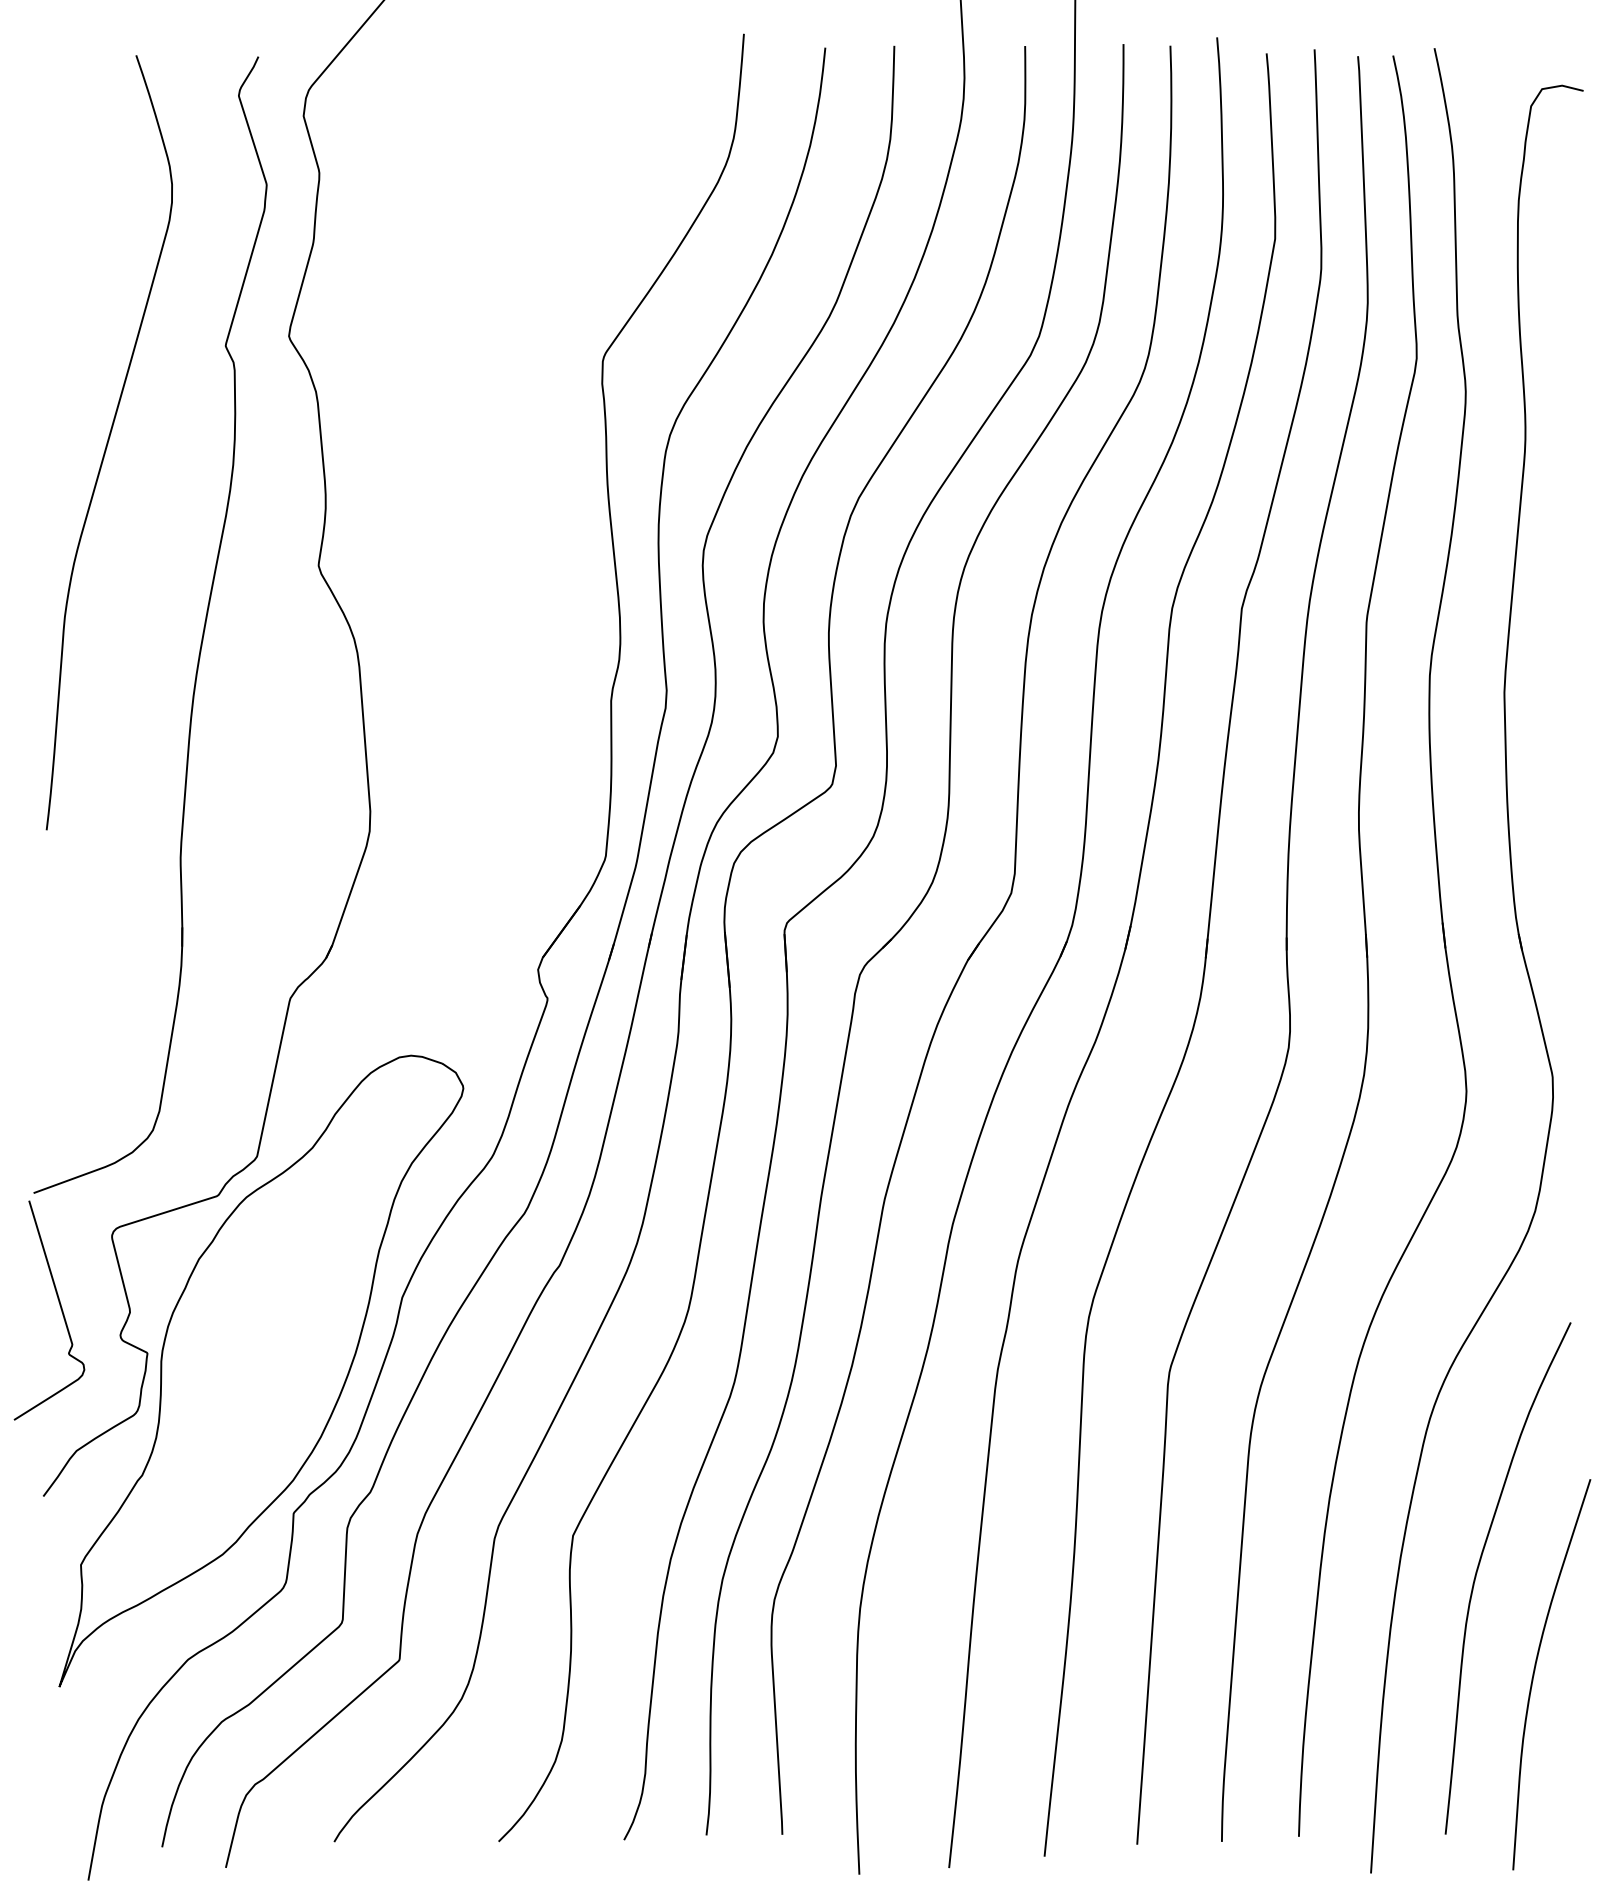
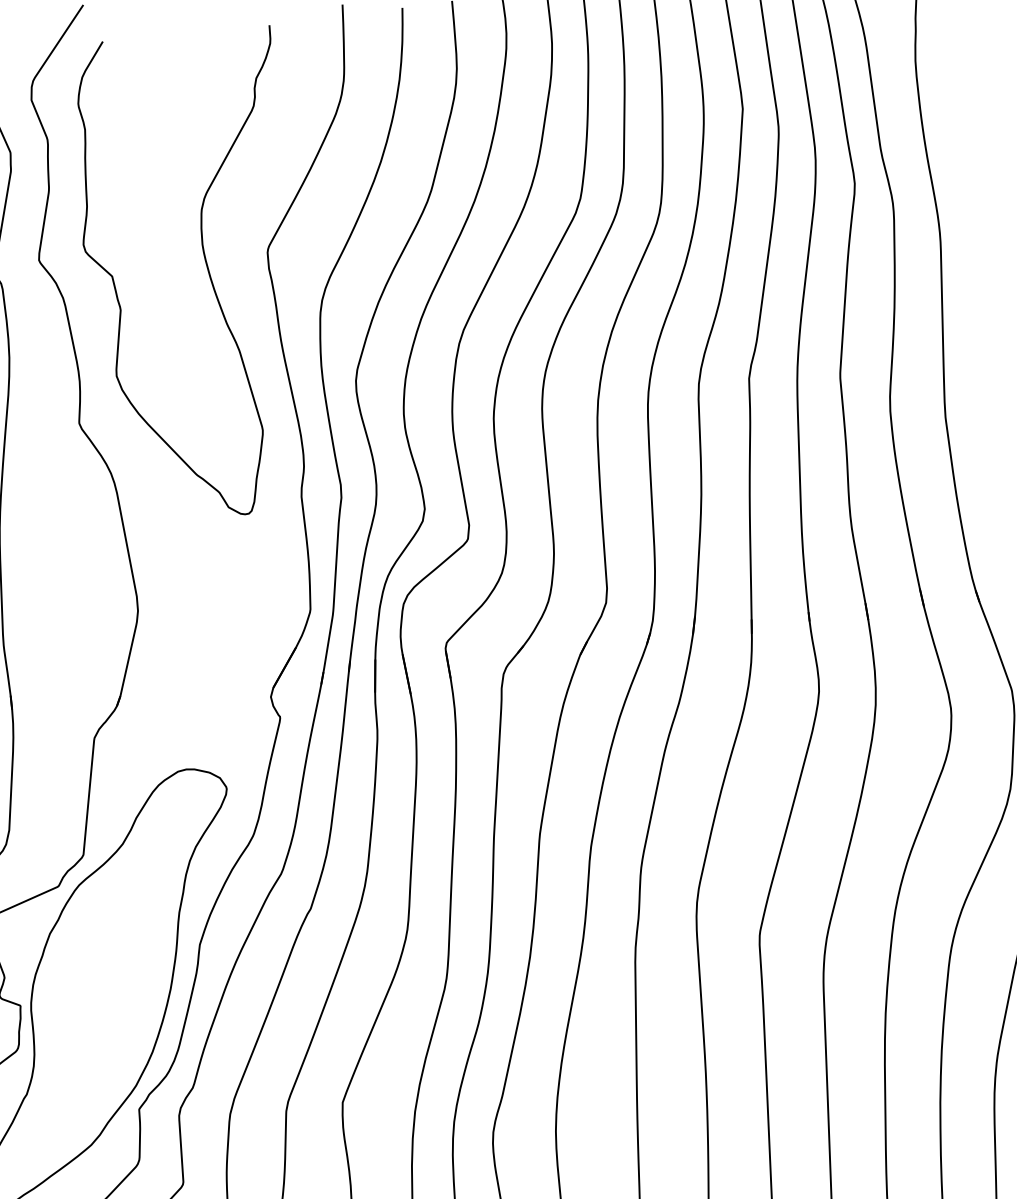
curve: (518, 380) -> (208, 273), added

